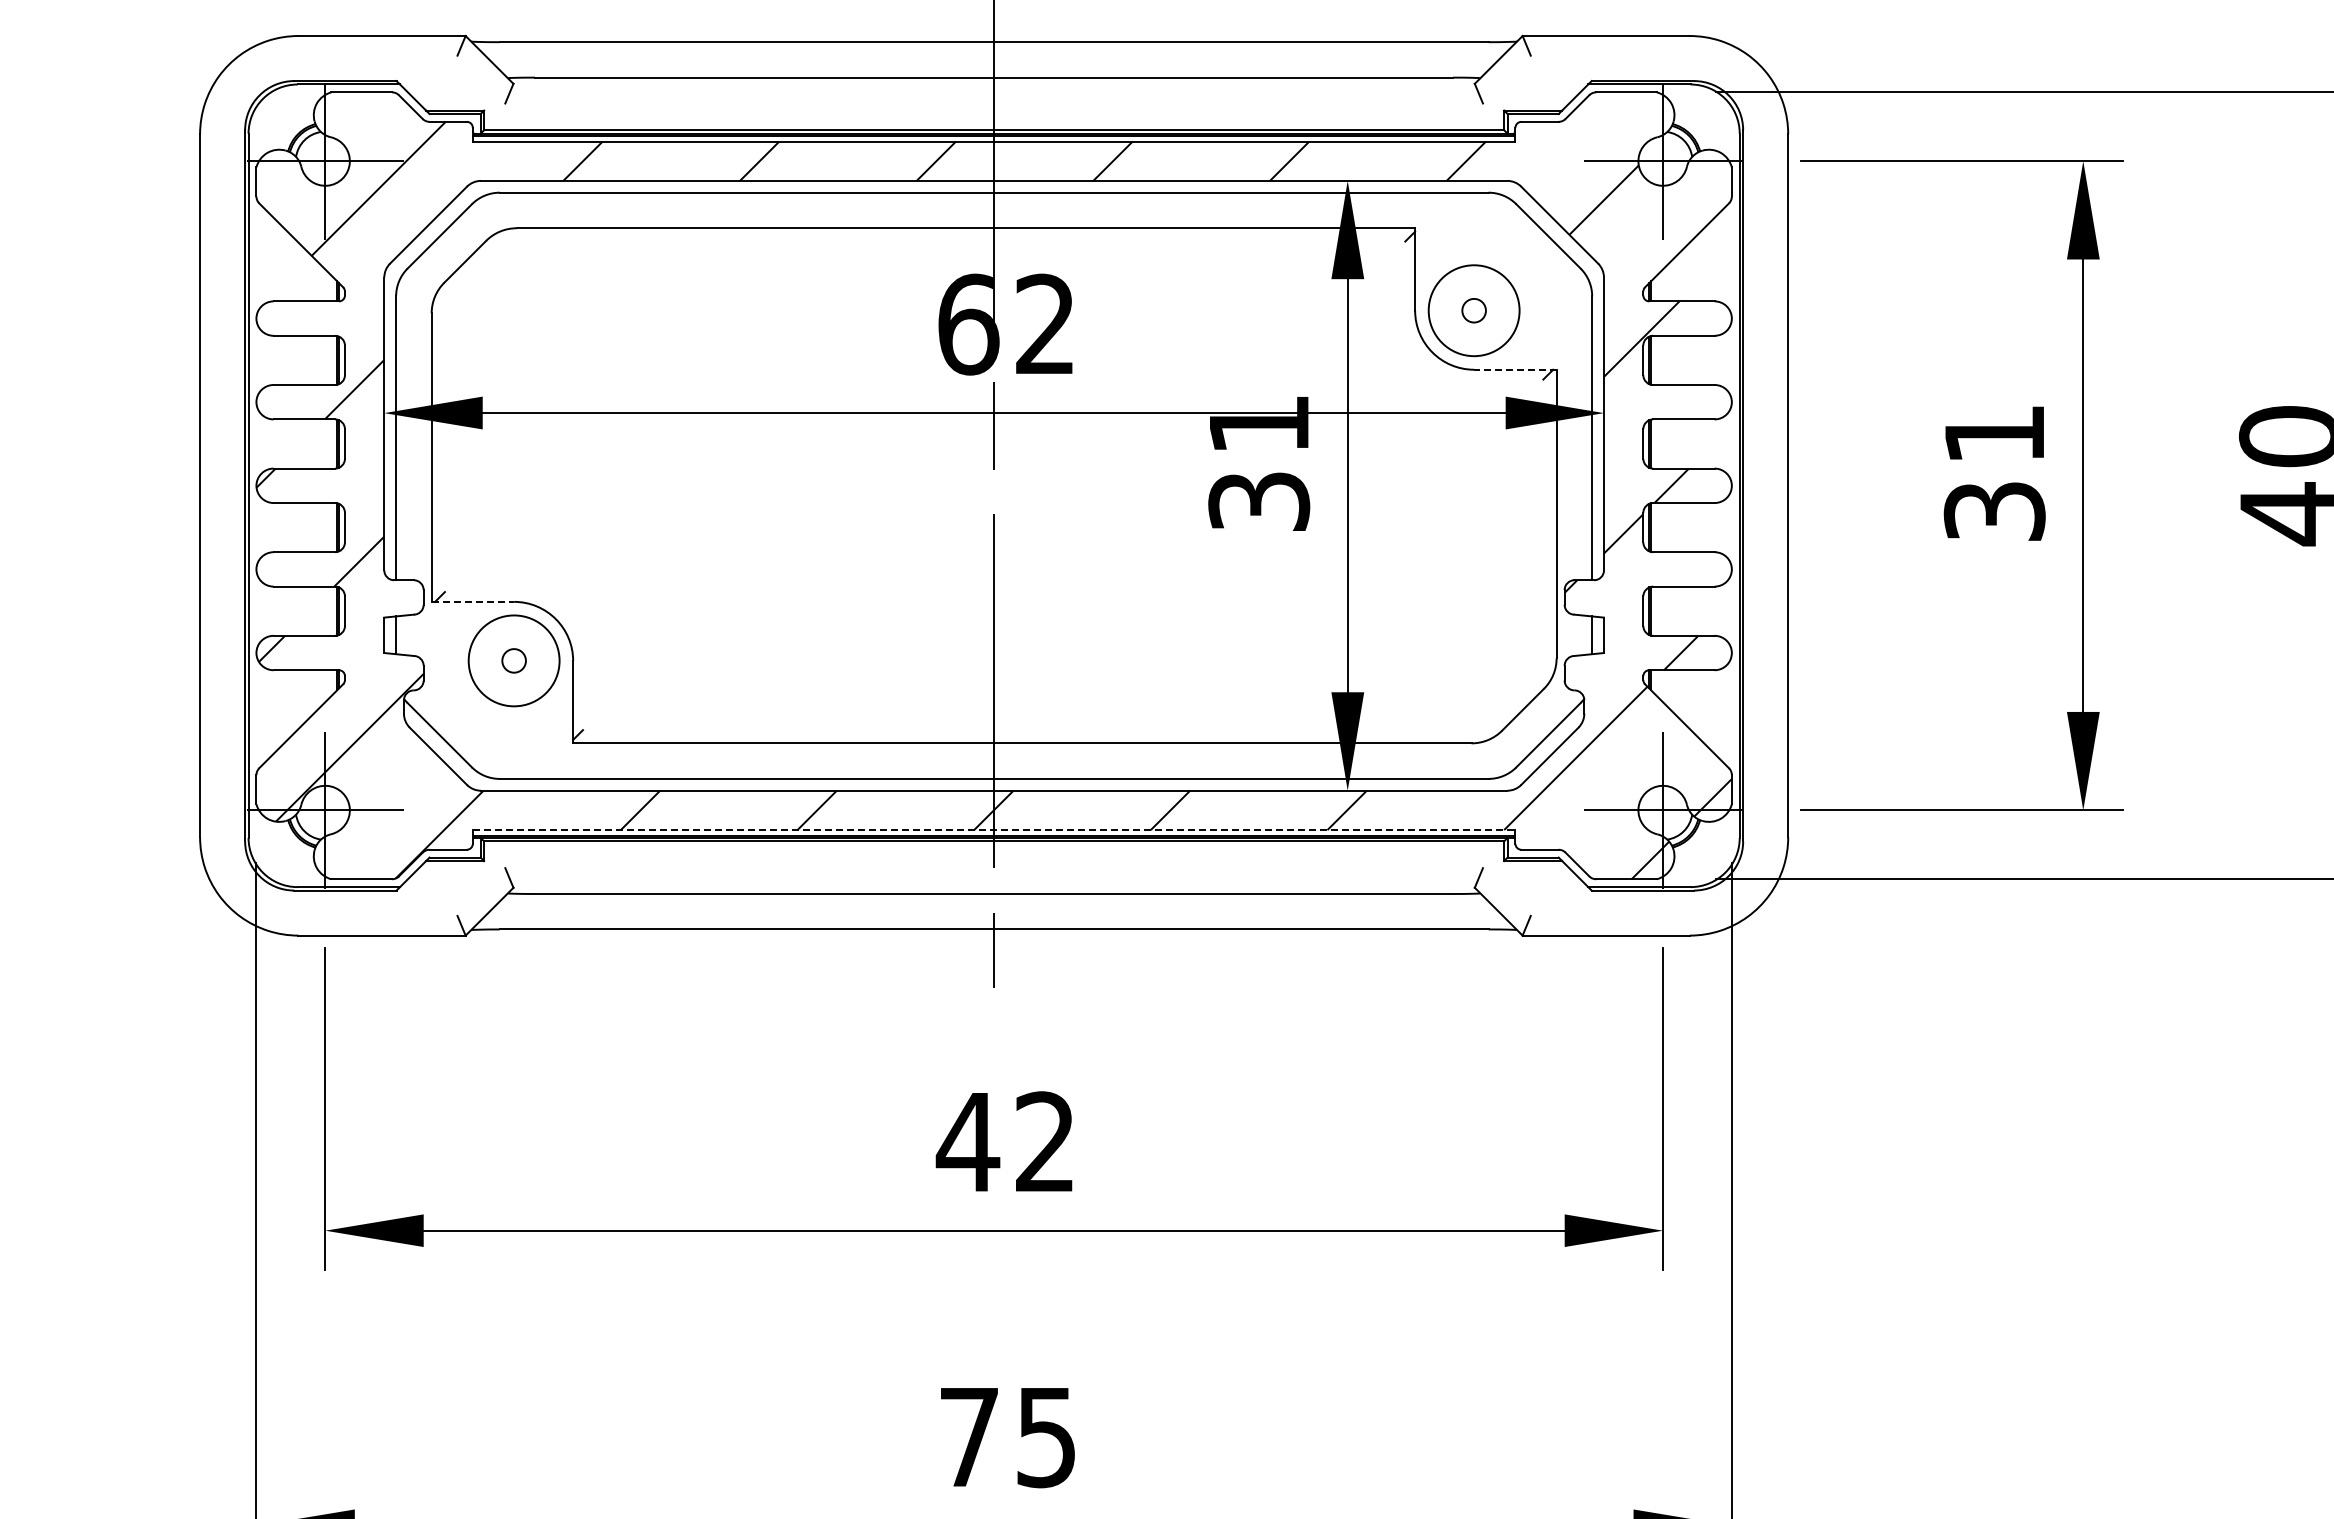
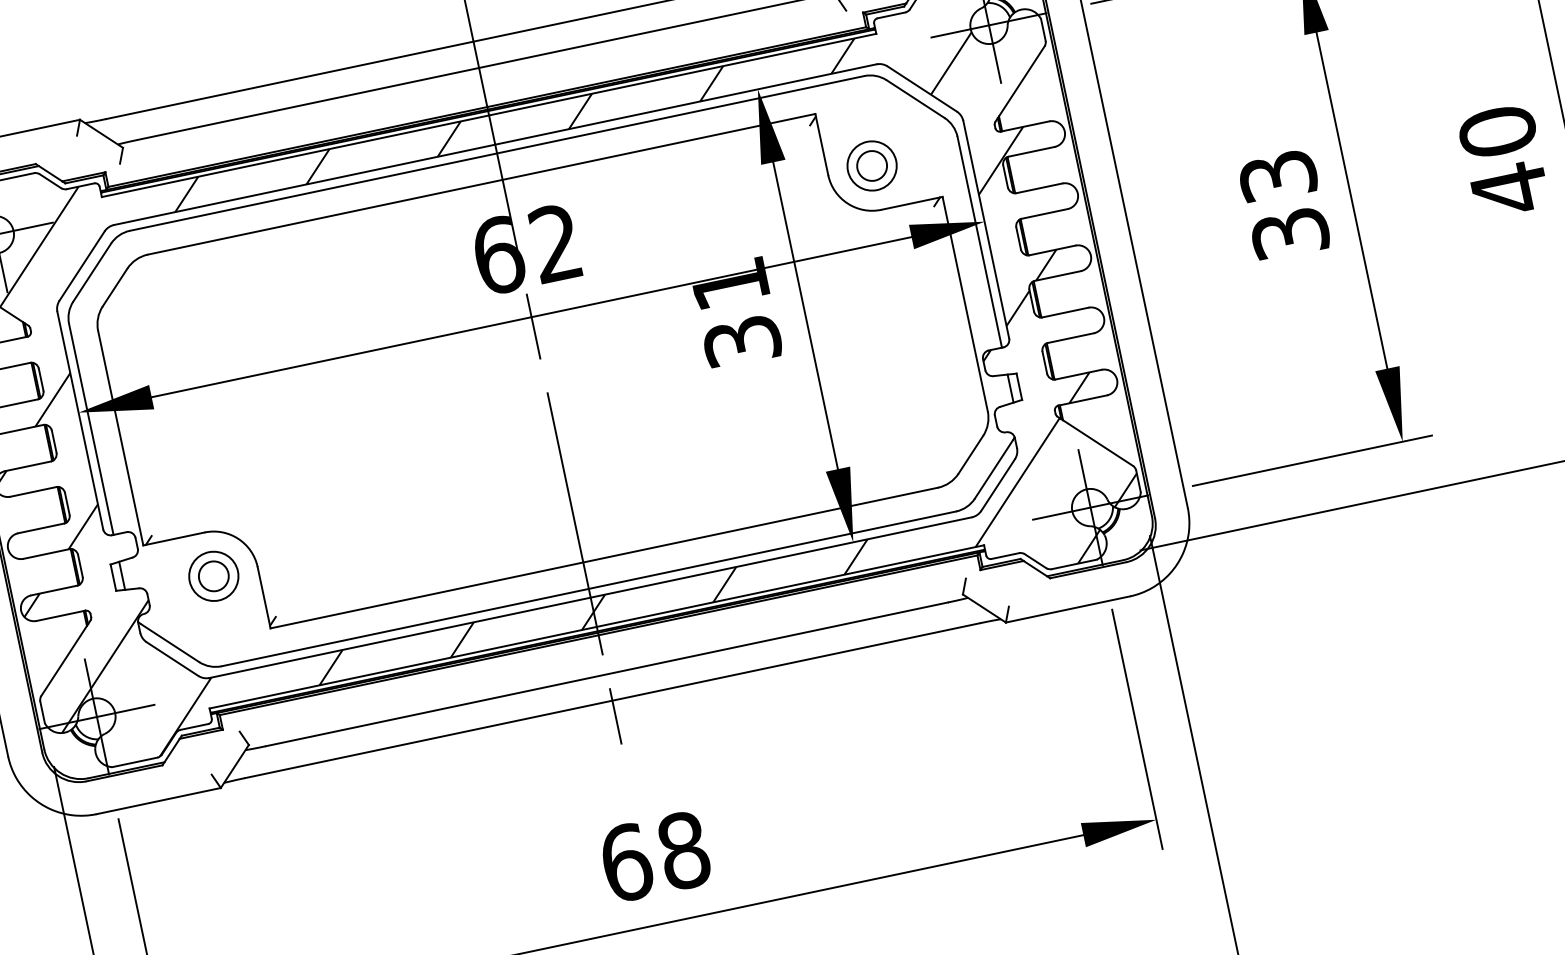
circle: (1473, 310) -> (871, 165), size x0.71
circle: (1473, 310) -> (871, 165), size x1.67
line: (1514, 369) -> (911, 203), dashed -> solid
text: (1994, 434) -> (1277, 176), 31 -> 33
line: (473, 601) -> (174, 538), dashed -> solid
circle: (513, 660) -> (213, 576), size x0.71
circle: (513, 660) -> (213, 576), size x1.67
line: (994, 830) -> (597, 627), dashed -> solid
text: (1005, 1142) -> (654, 857), 42 -> 68

